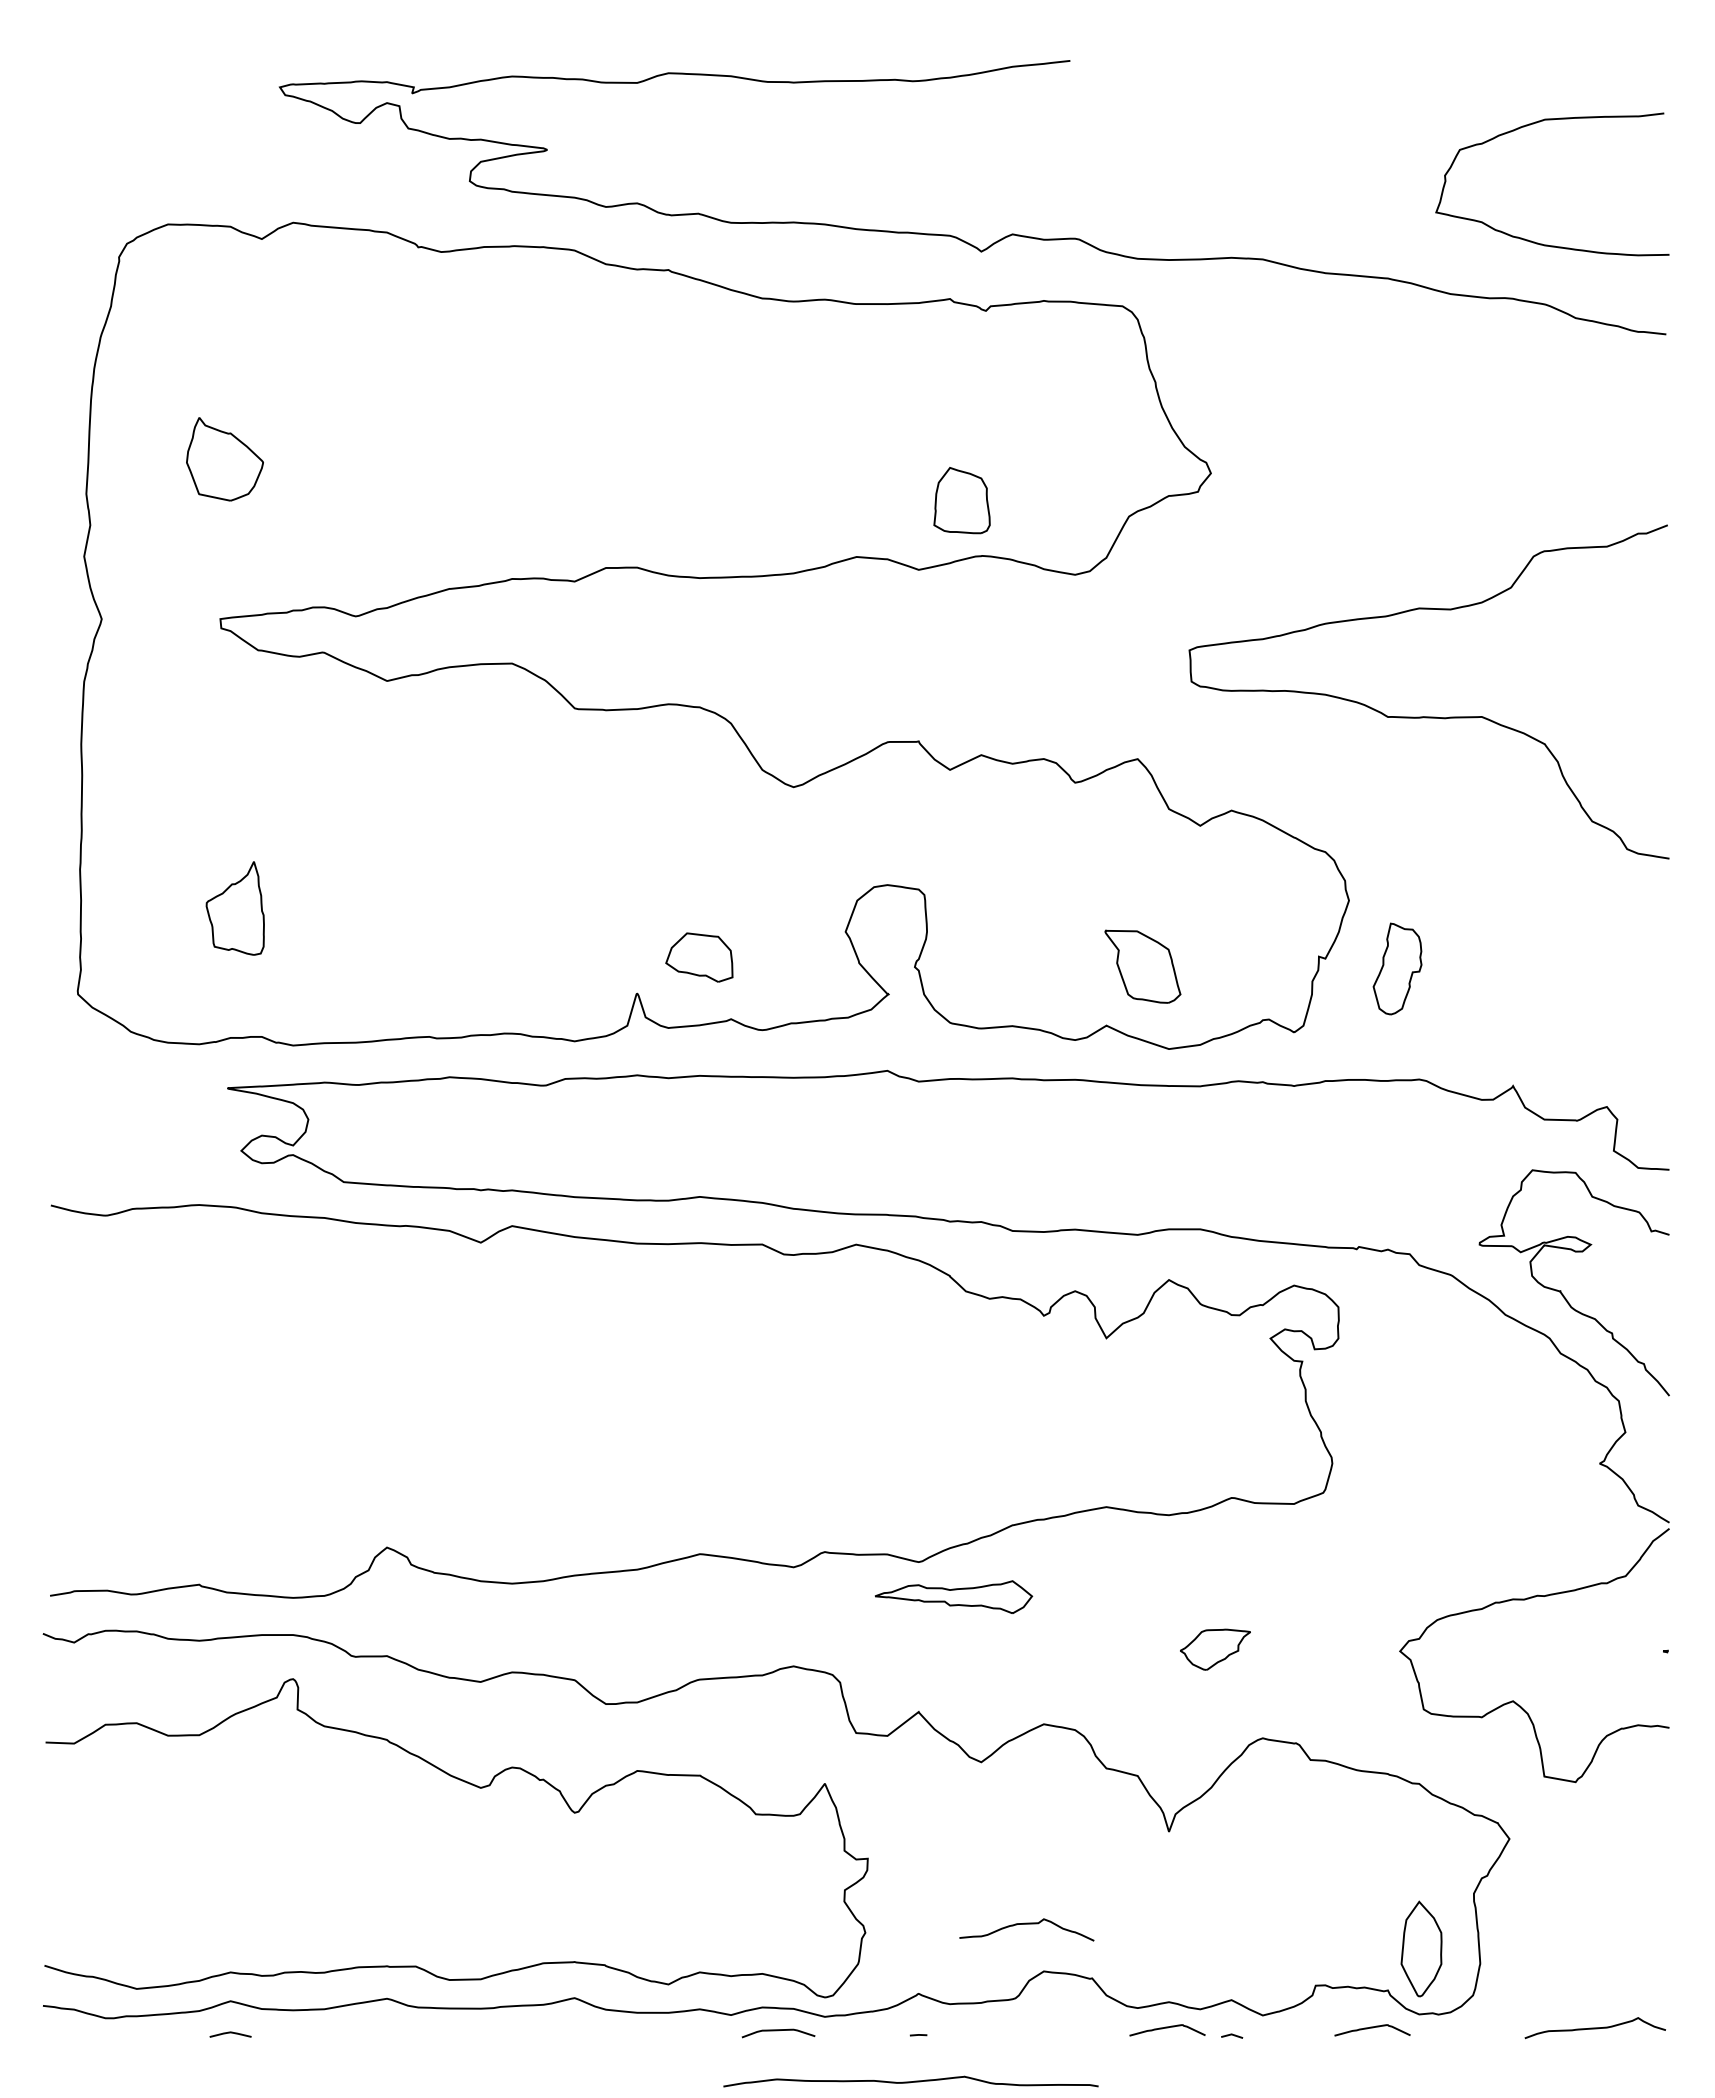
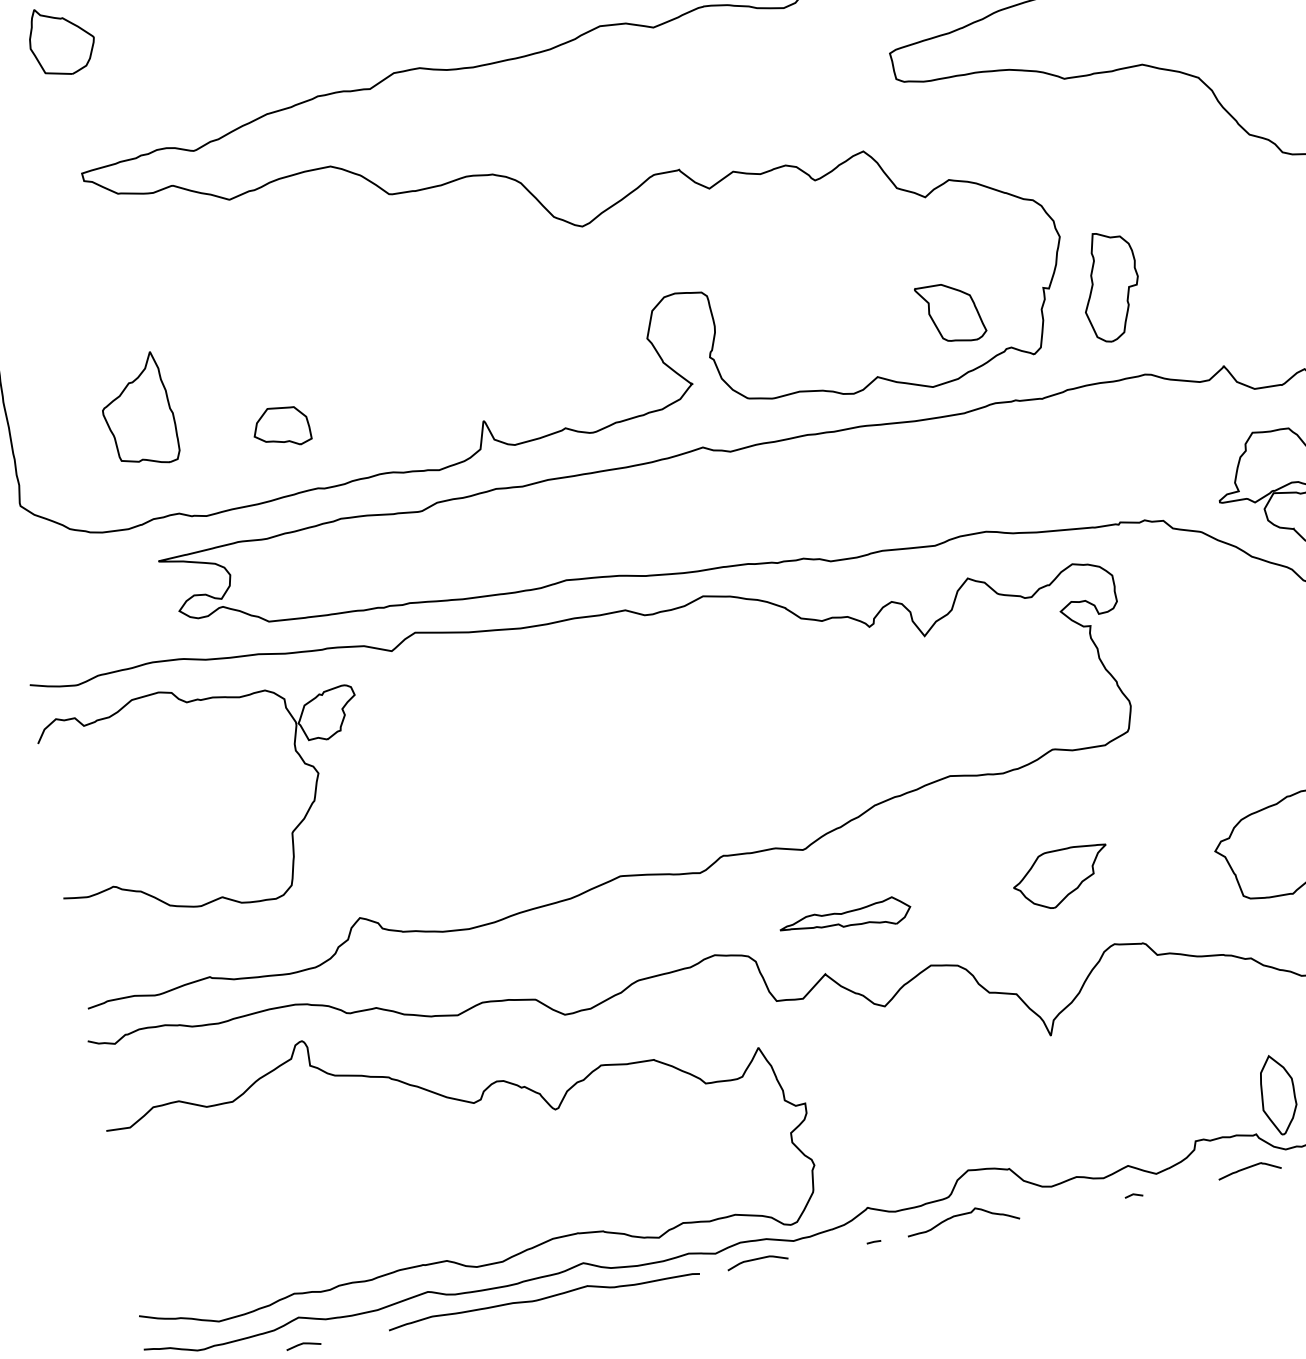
part: (235, 908) -> (138, 411), size x1.43
part: (699, 957) -> (281, 427), moved
part: (1142, 966) -> (950, 313), moved
part: (1397, 968) -> (1110, 285), size x1.43
part: (325, 1433) -> (291, 832), added
part: (954, 1596) -> (845, 918), moved
part: (1215, 1649) -> (1061, 877), size x1.67
curve: (1026, 1924) -> (961, 1215), moved
curve: (1167, 2028) -> (1079, 1199), removed
curve: (910, 2081) -> (543, 1298), moved

